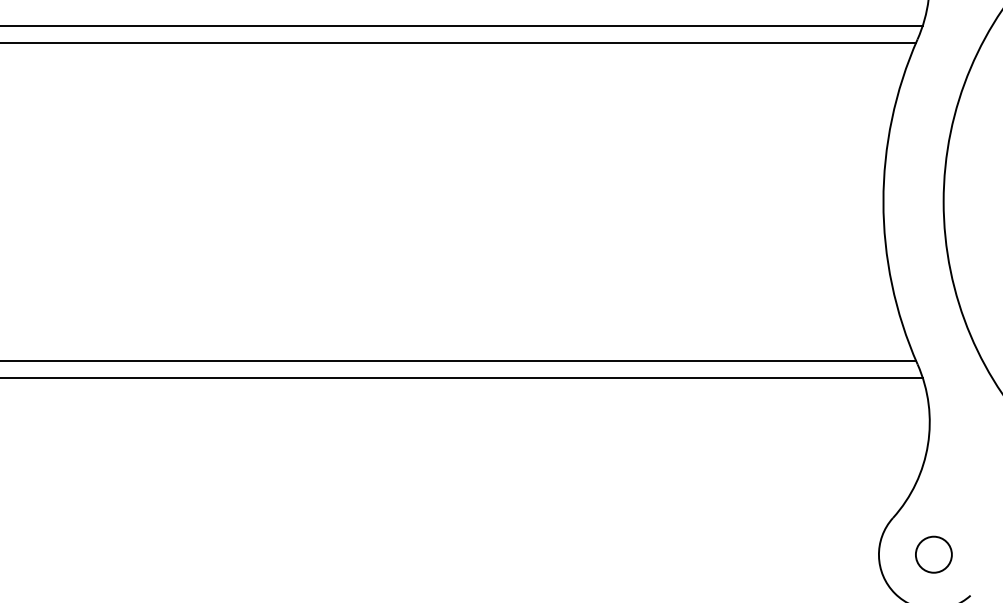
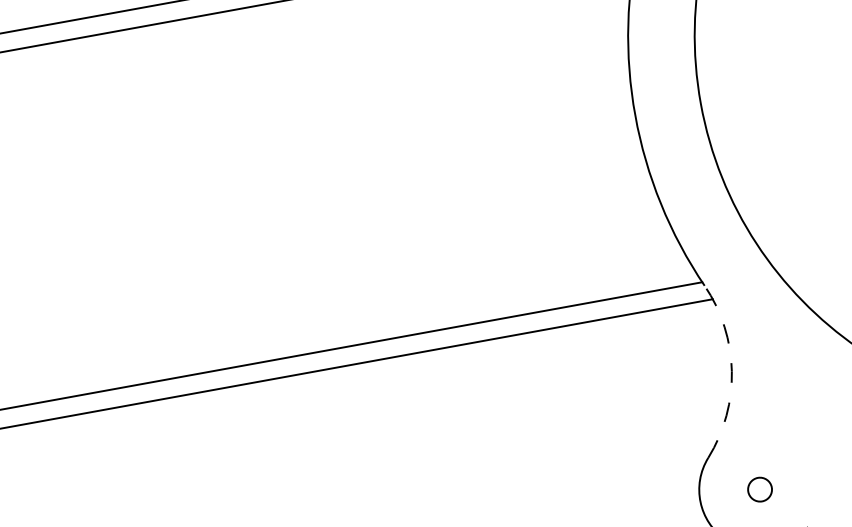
arc: (927, 444) -> (731, 371), solid -> dashed
circle: (933, 554) -> (759, 489), size x0.6

